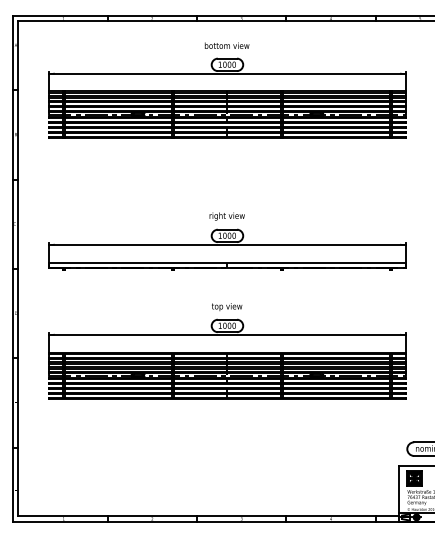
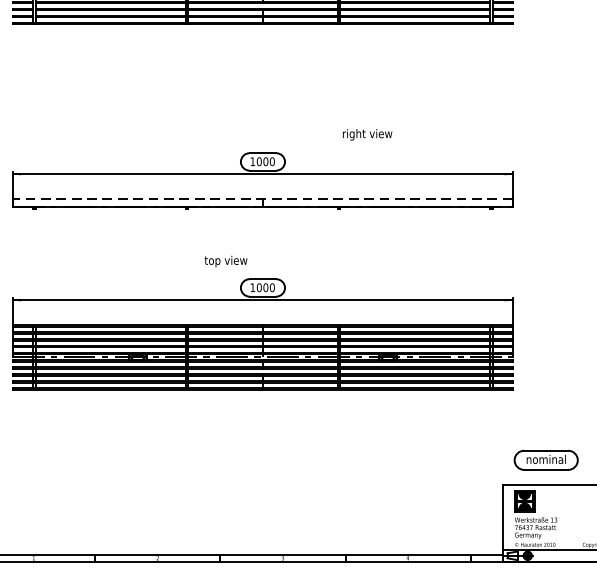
text: (226, 216) -> (366, 134), moved
line: (226, 262) -> (261, 199), solid -> dashed
text: (227, 306) -> (226, 260), moved

